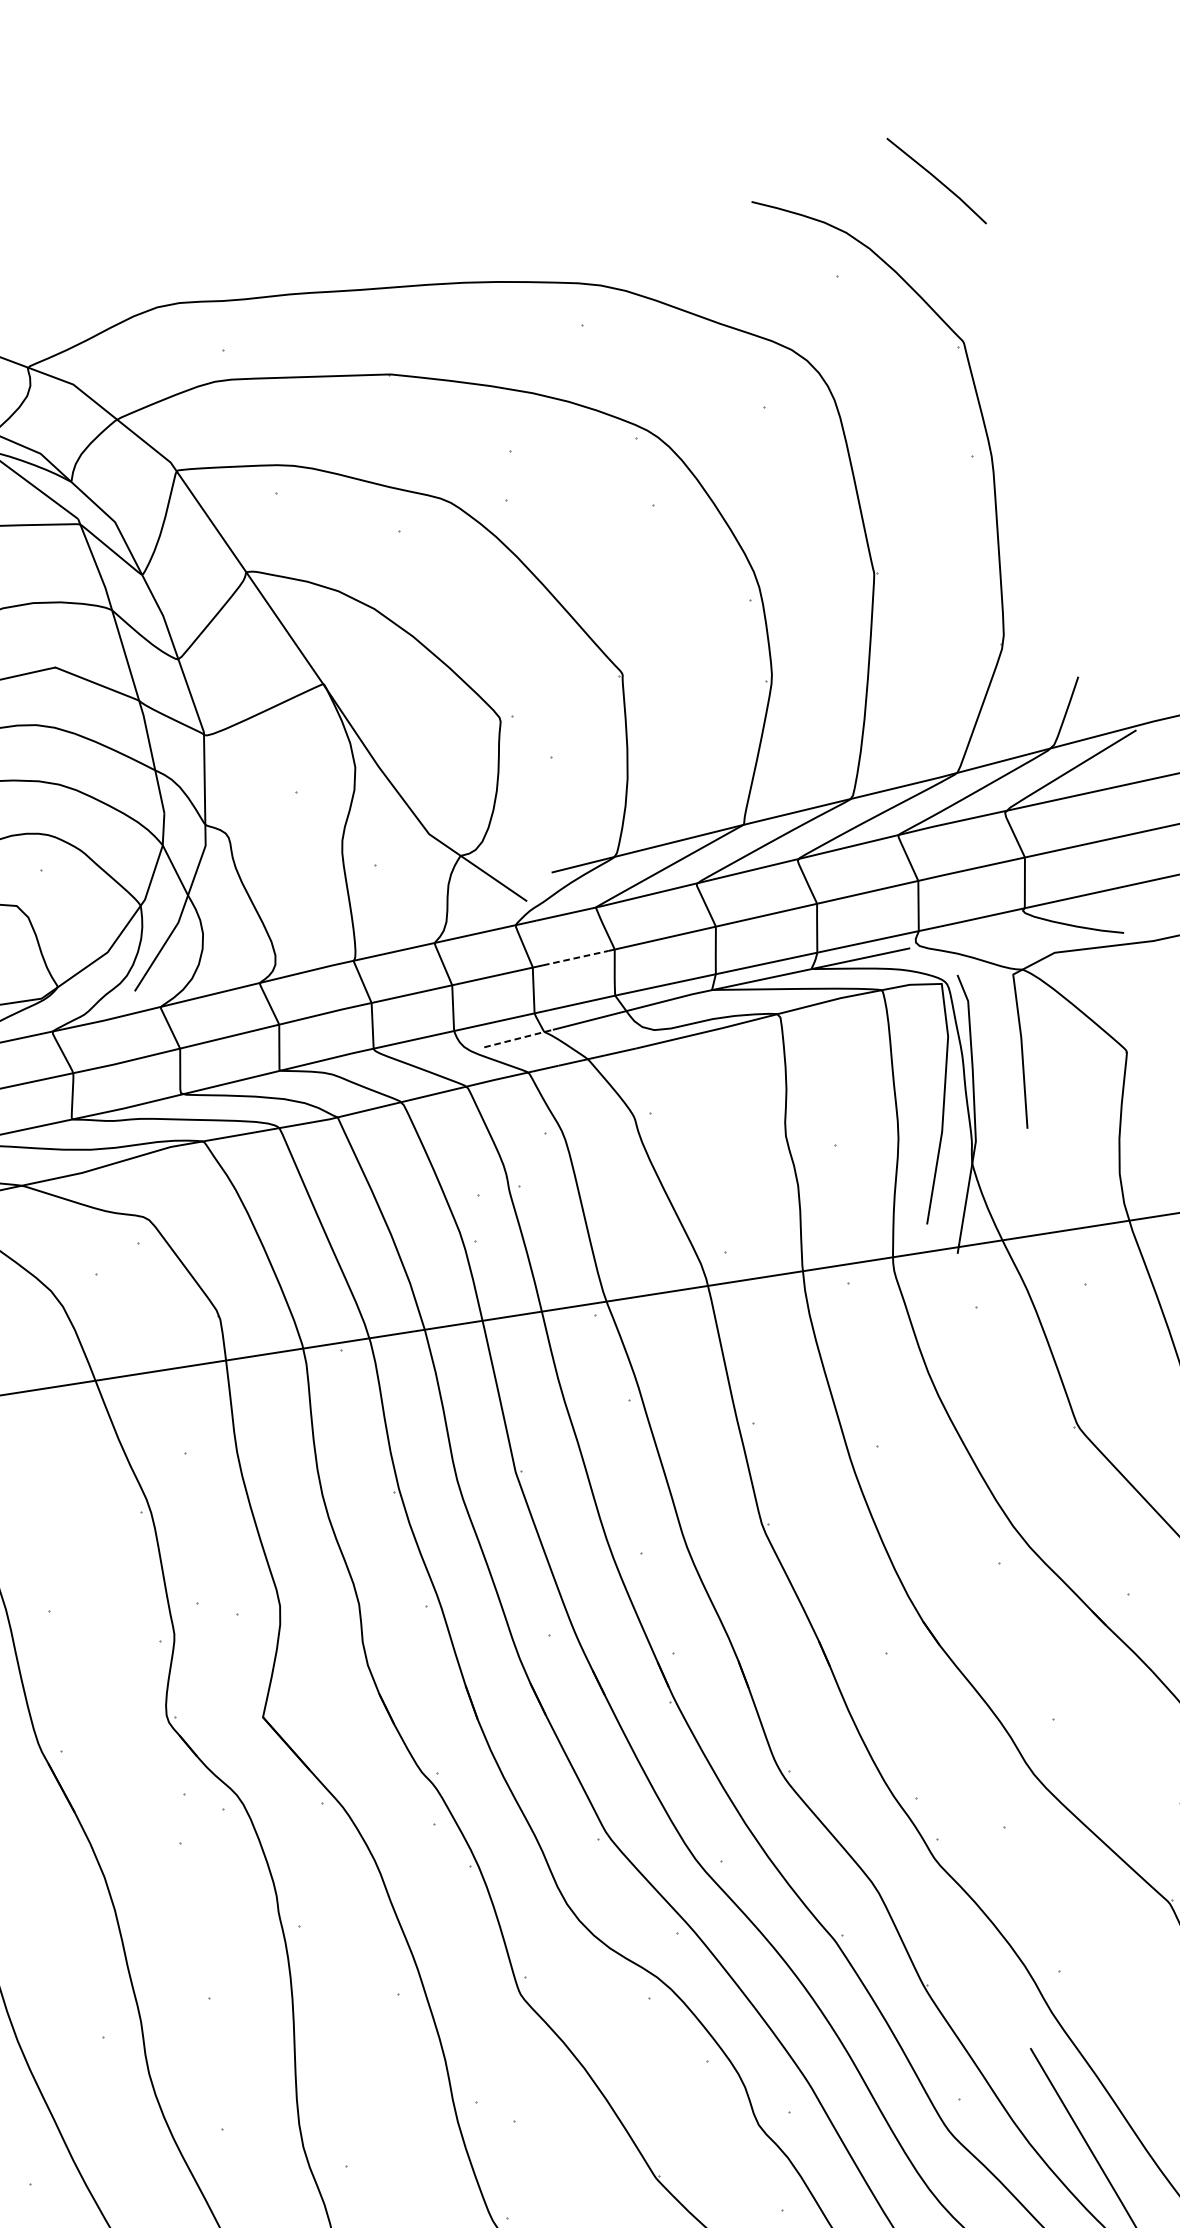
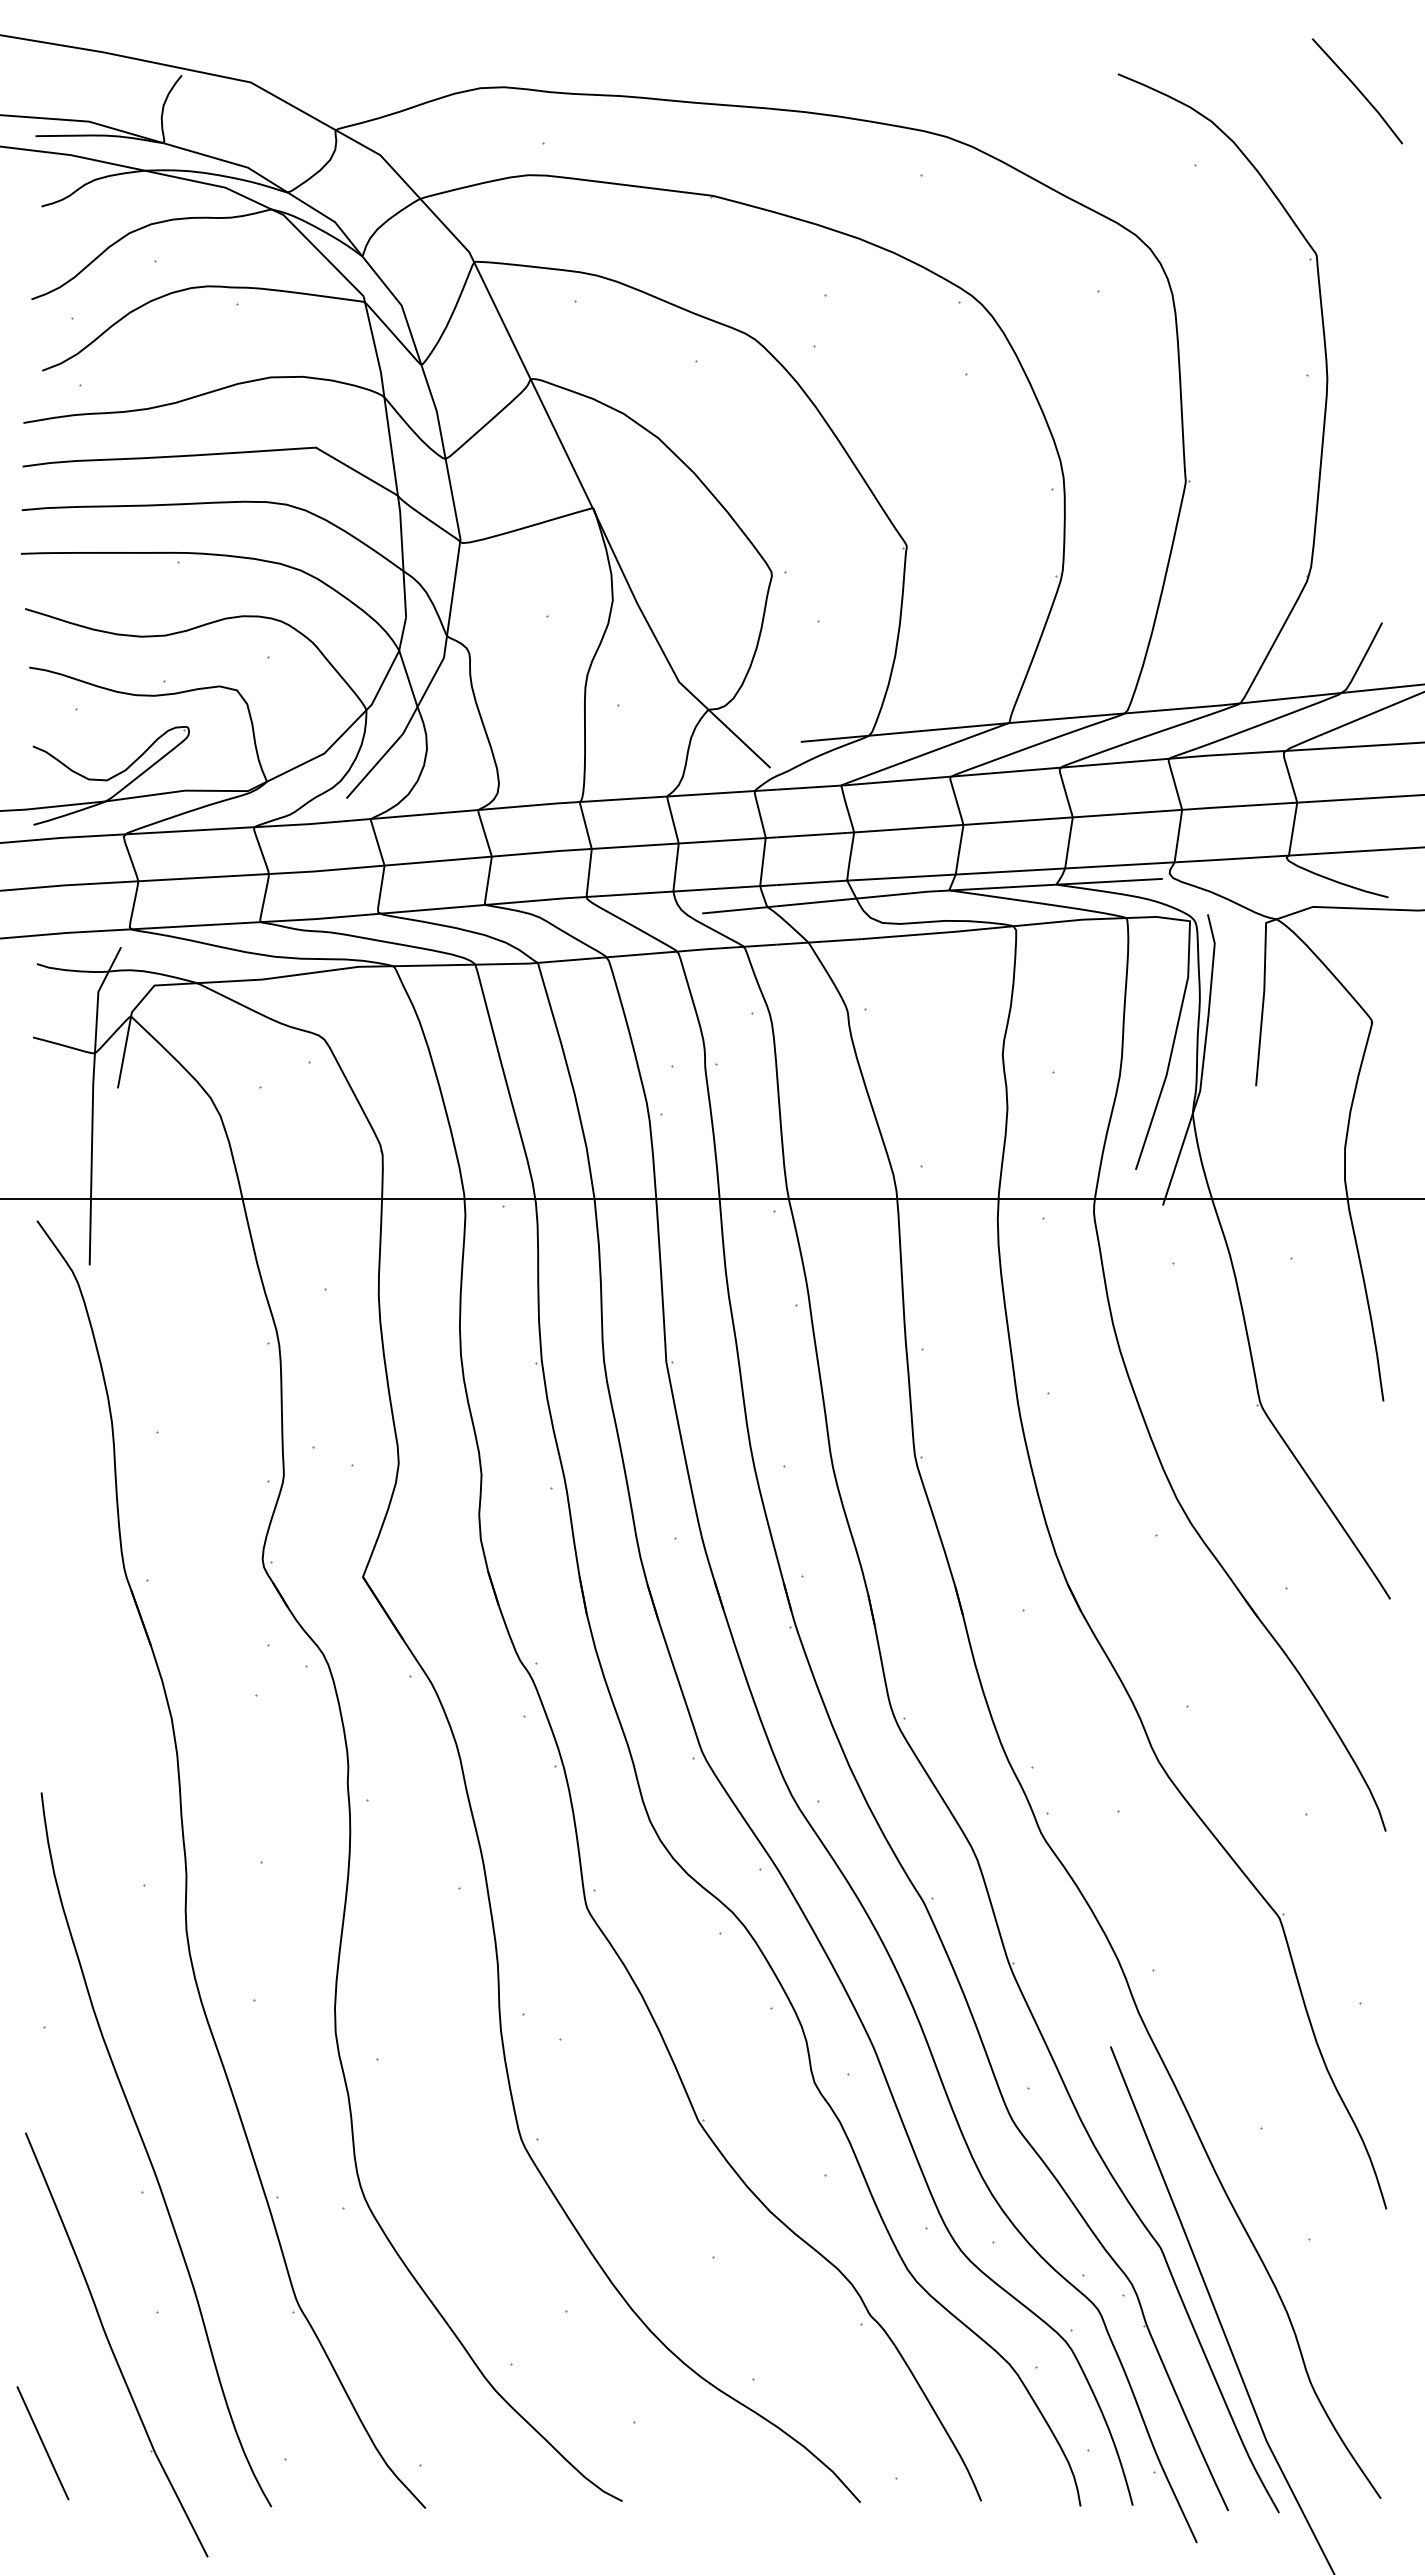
line: (936, 180) -> (1357, 90), moved
line: (576, 958) -> (812, 835), dashed -> solid
line: (518, 1038) -> (739, 909), dashed -> solid

